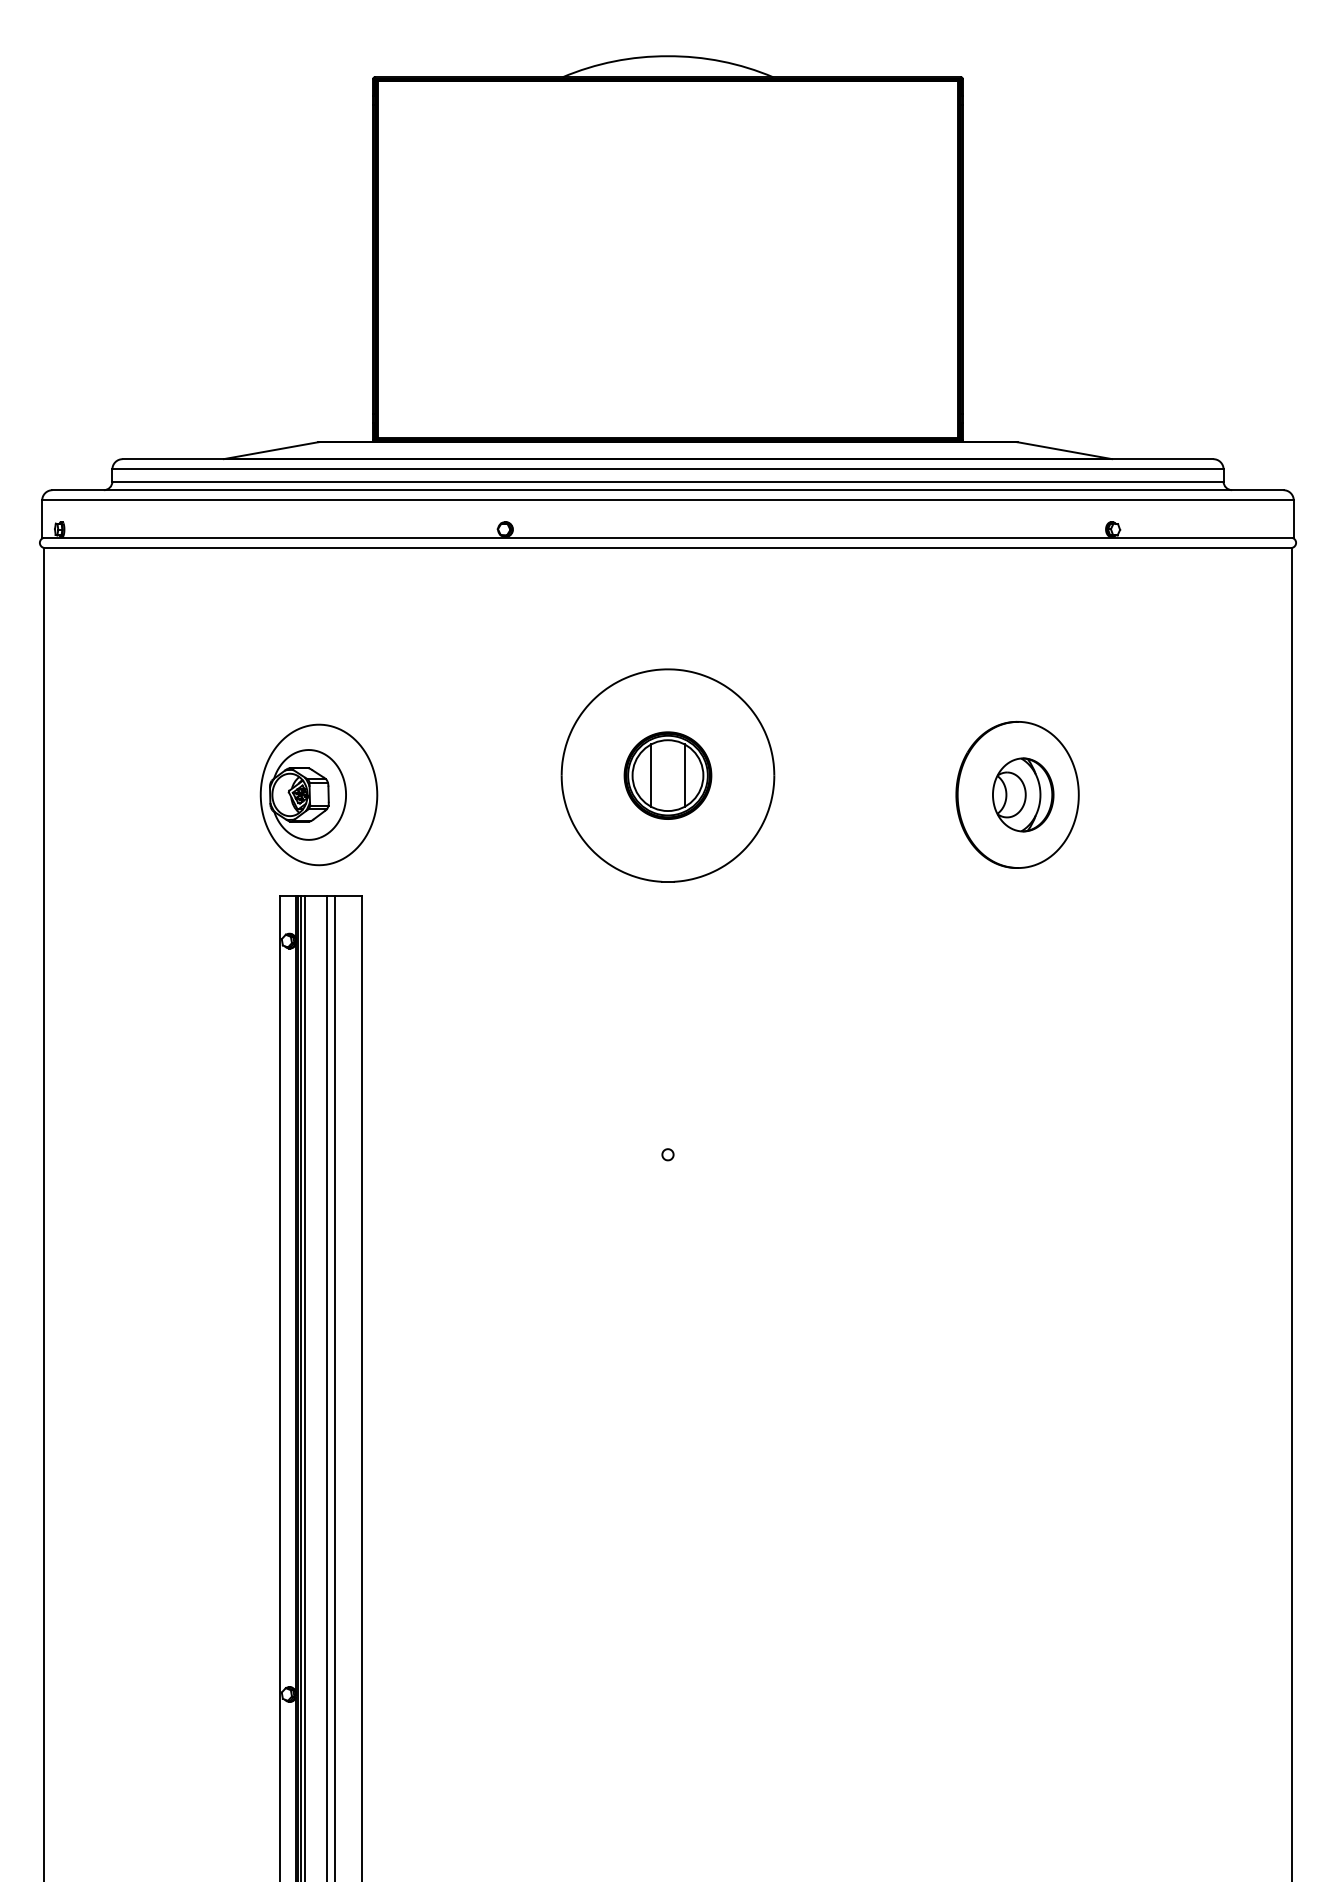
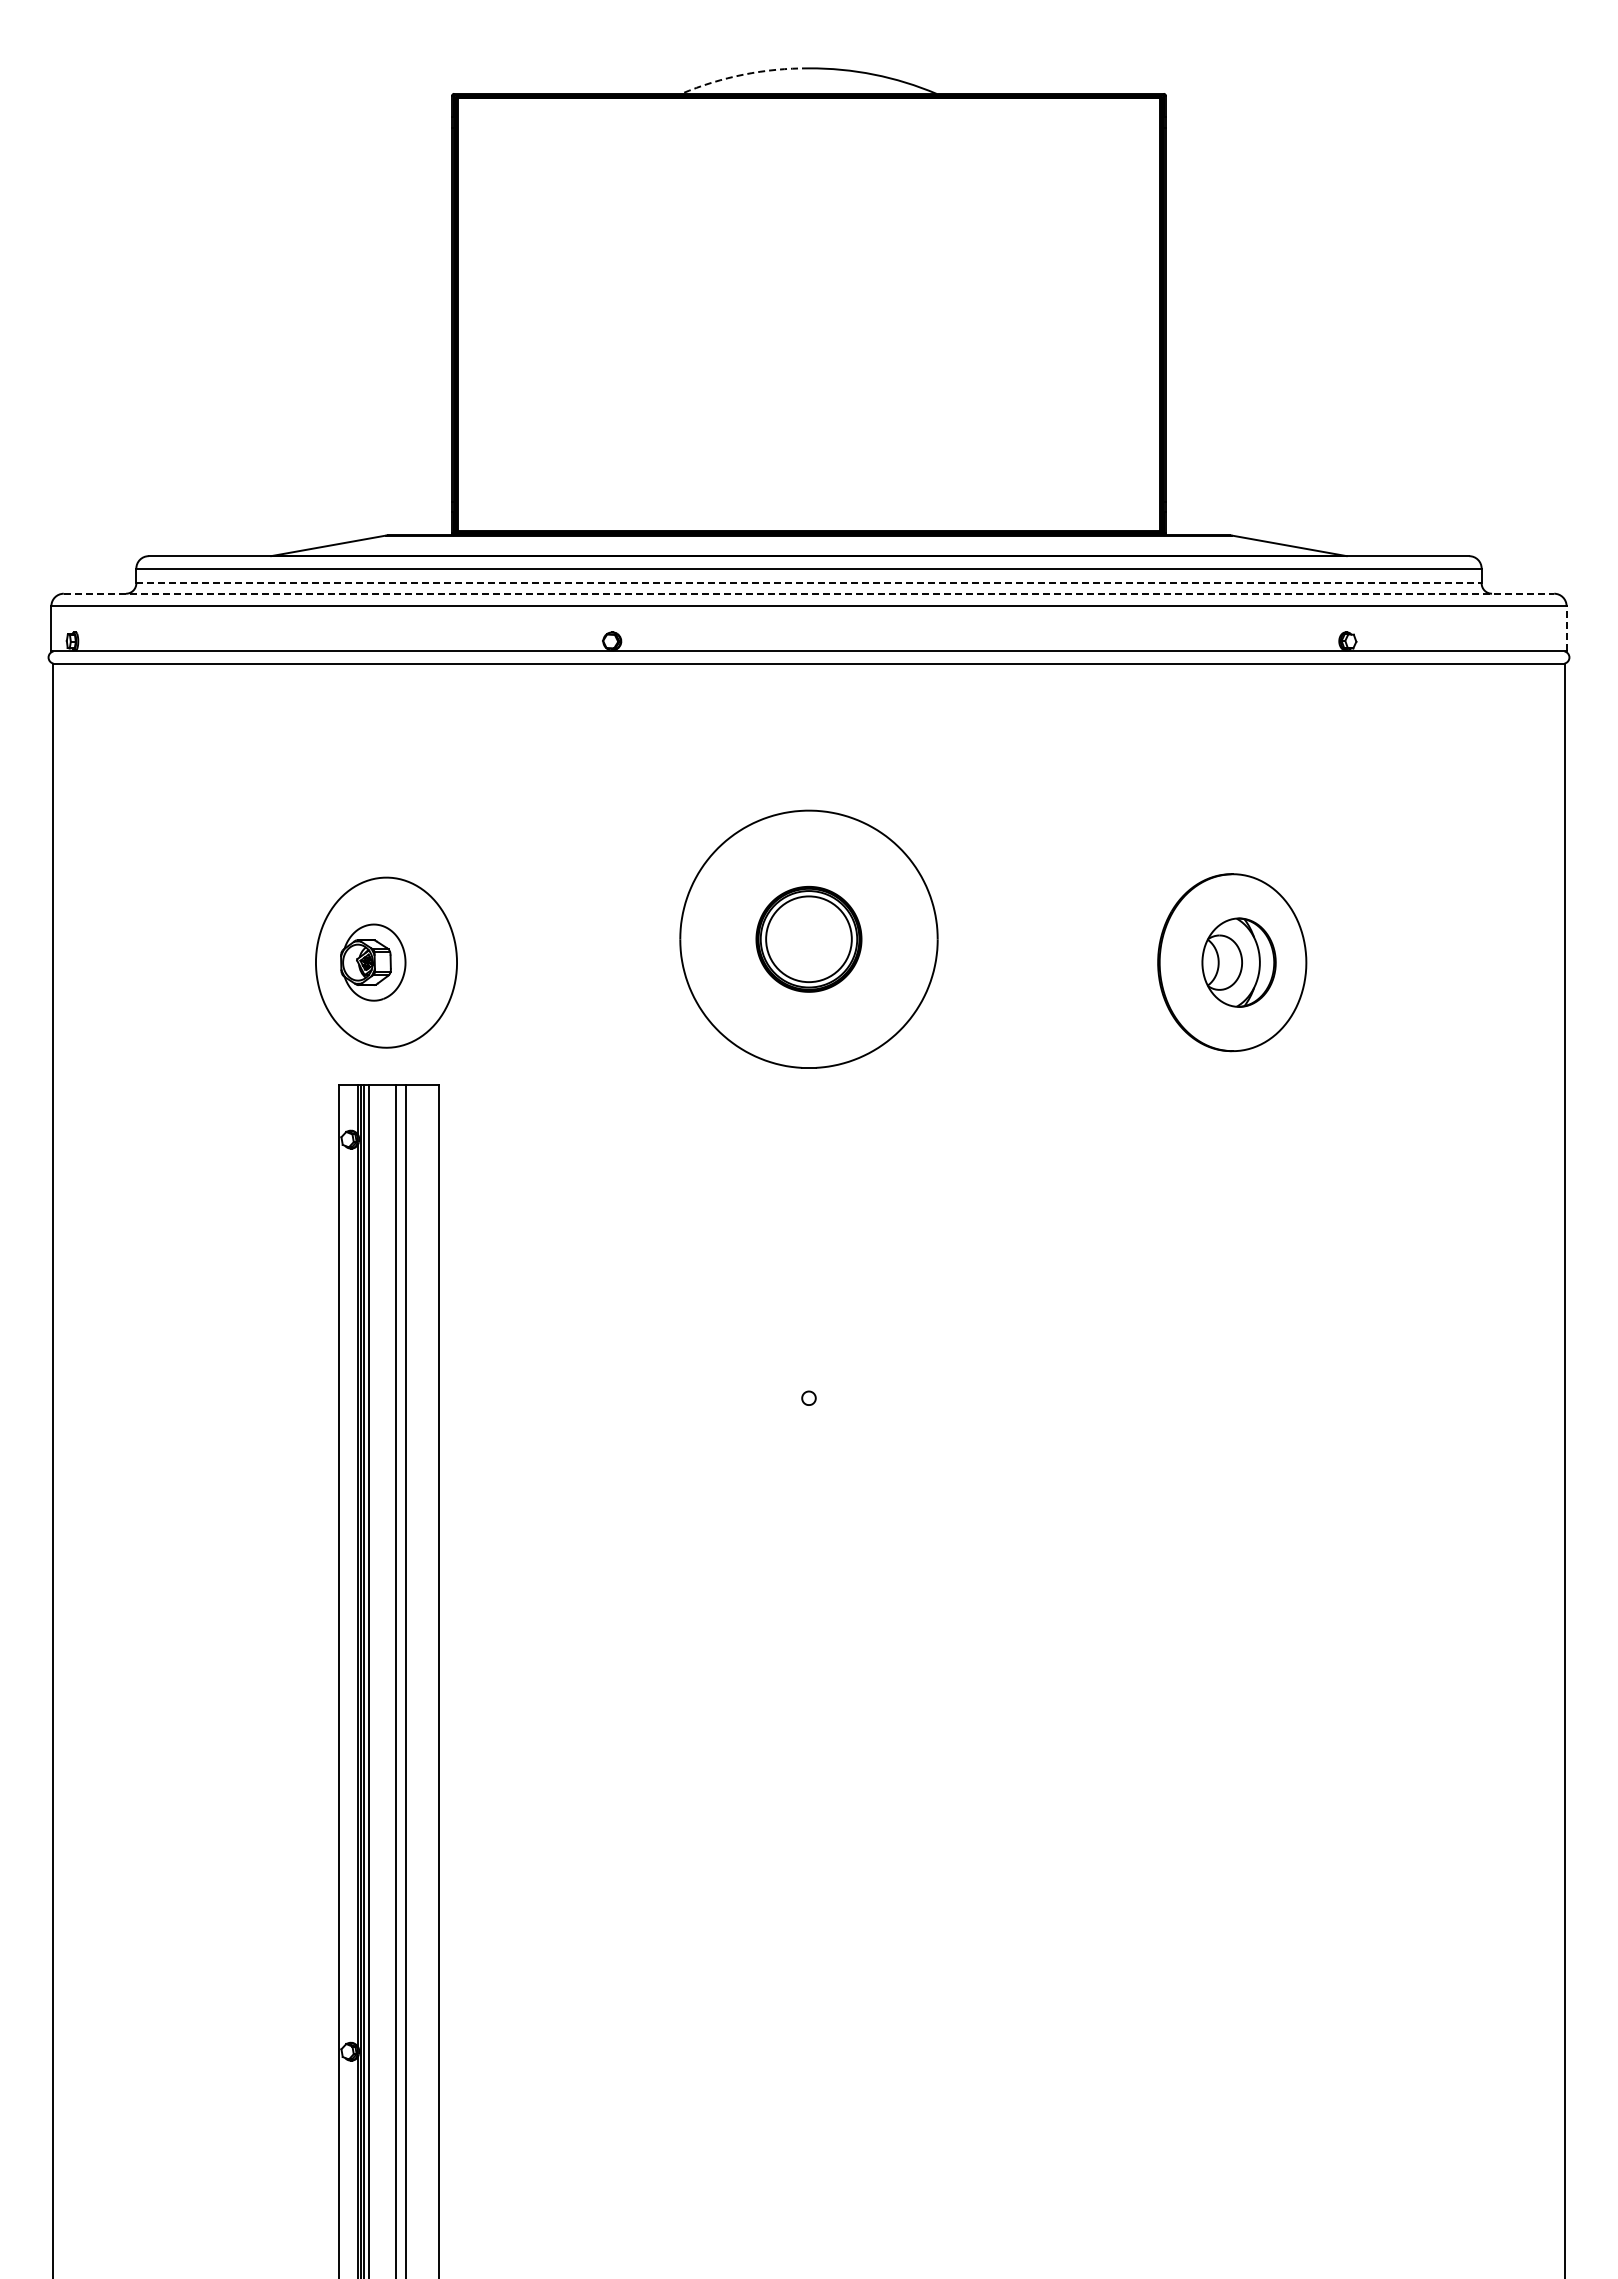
arc: (613, 61) -> (743, 74), solid -> dashed
line: (668, 481) -> (809, 583), solid -> dashed
line: (668, 490) -> (809, 593), solid -> dashed
line: (1293, 518) -> (1566, 628), solid -> dashed
line: (651, 774) -> (788, 938), removed
line: (684, 774) -> (829, 938), removed
part: (308, 794) -> (373, 962), size x0.7

